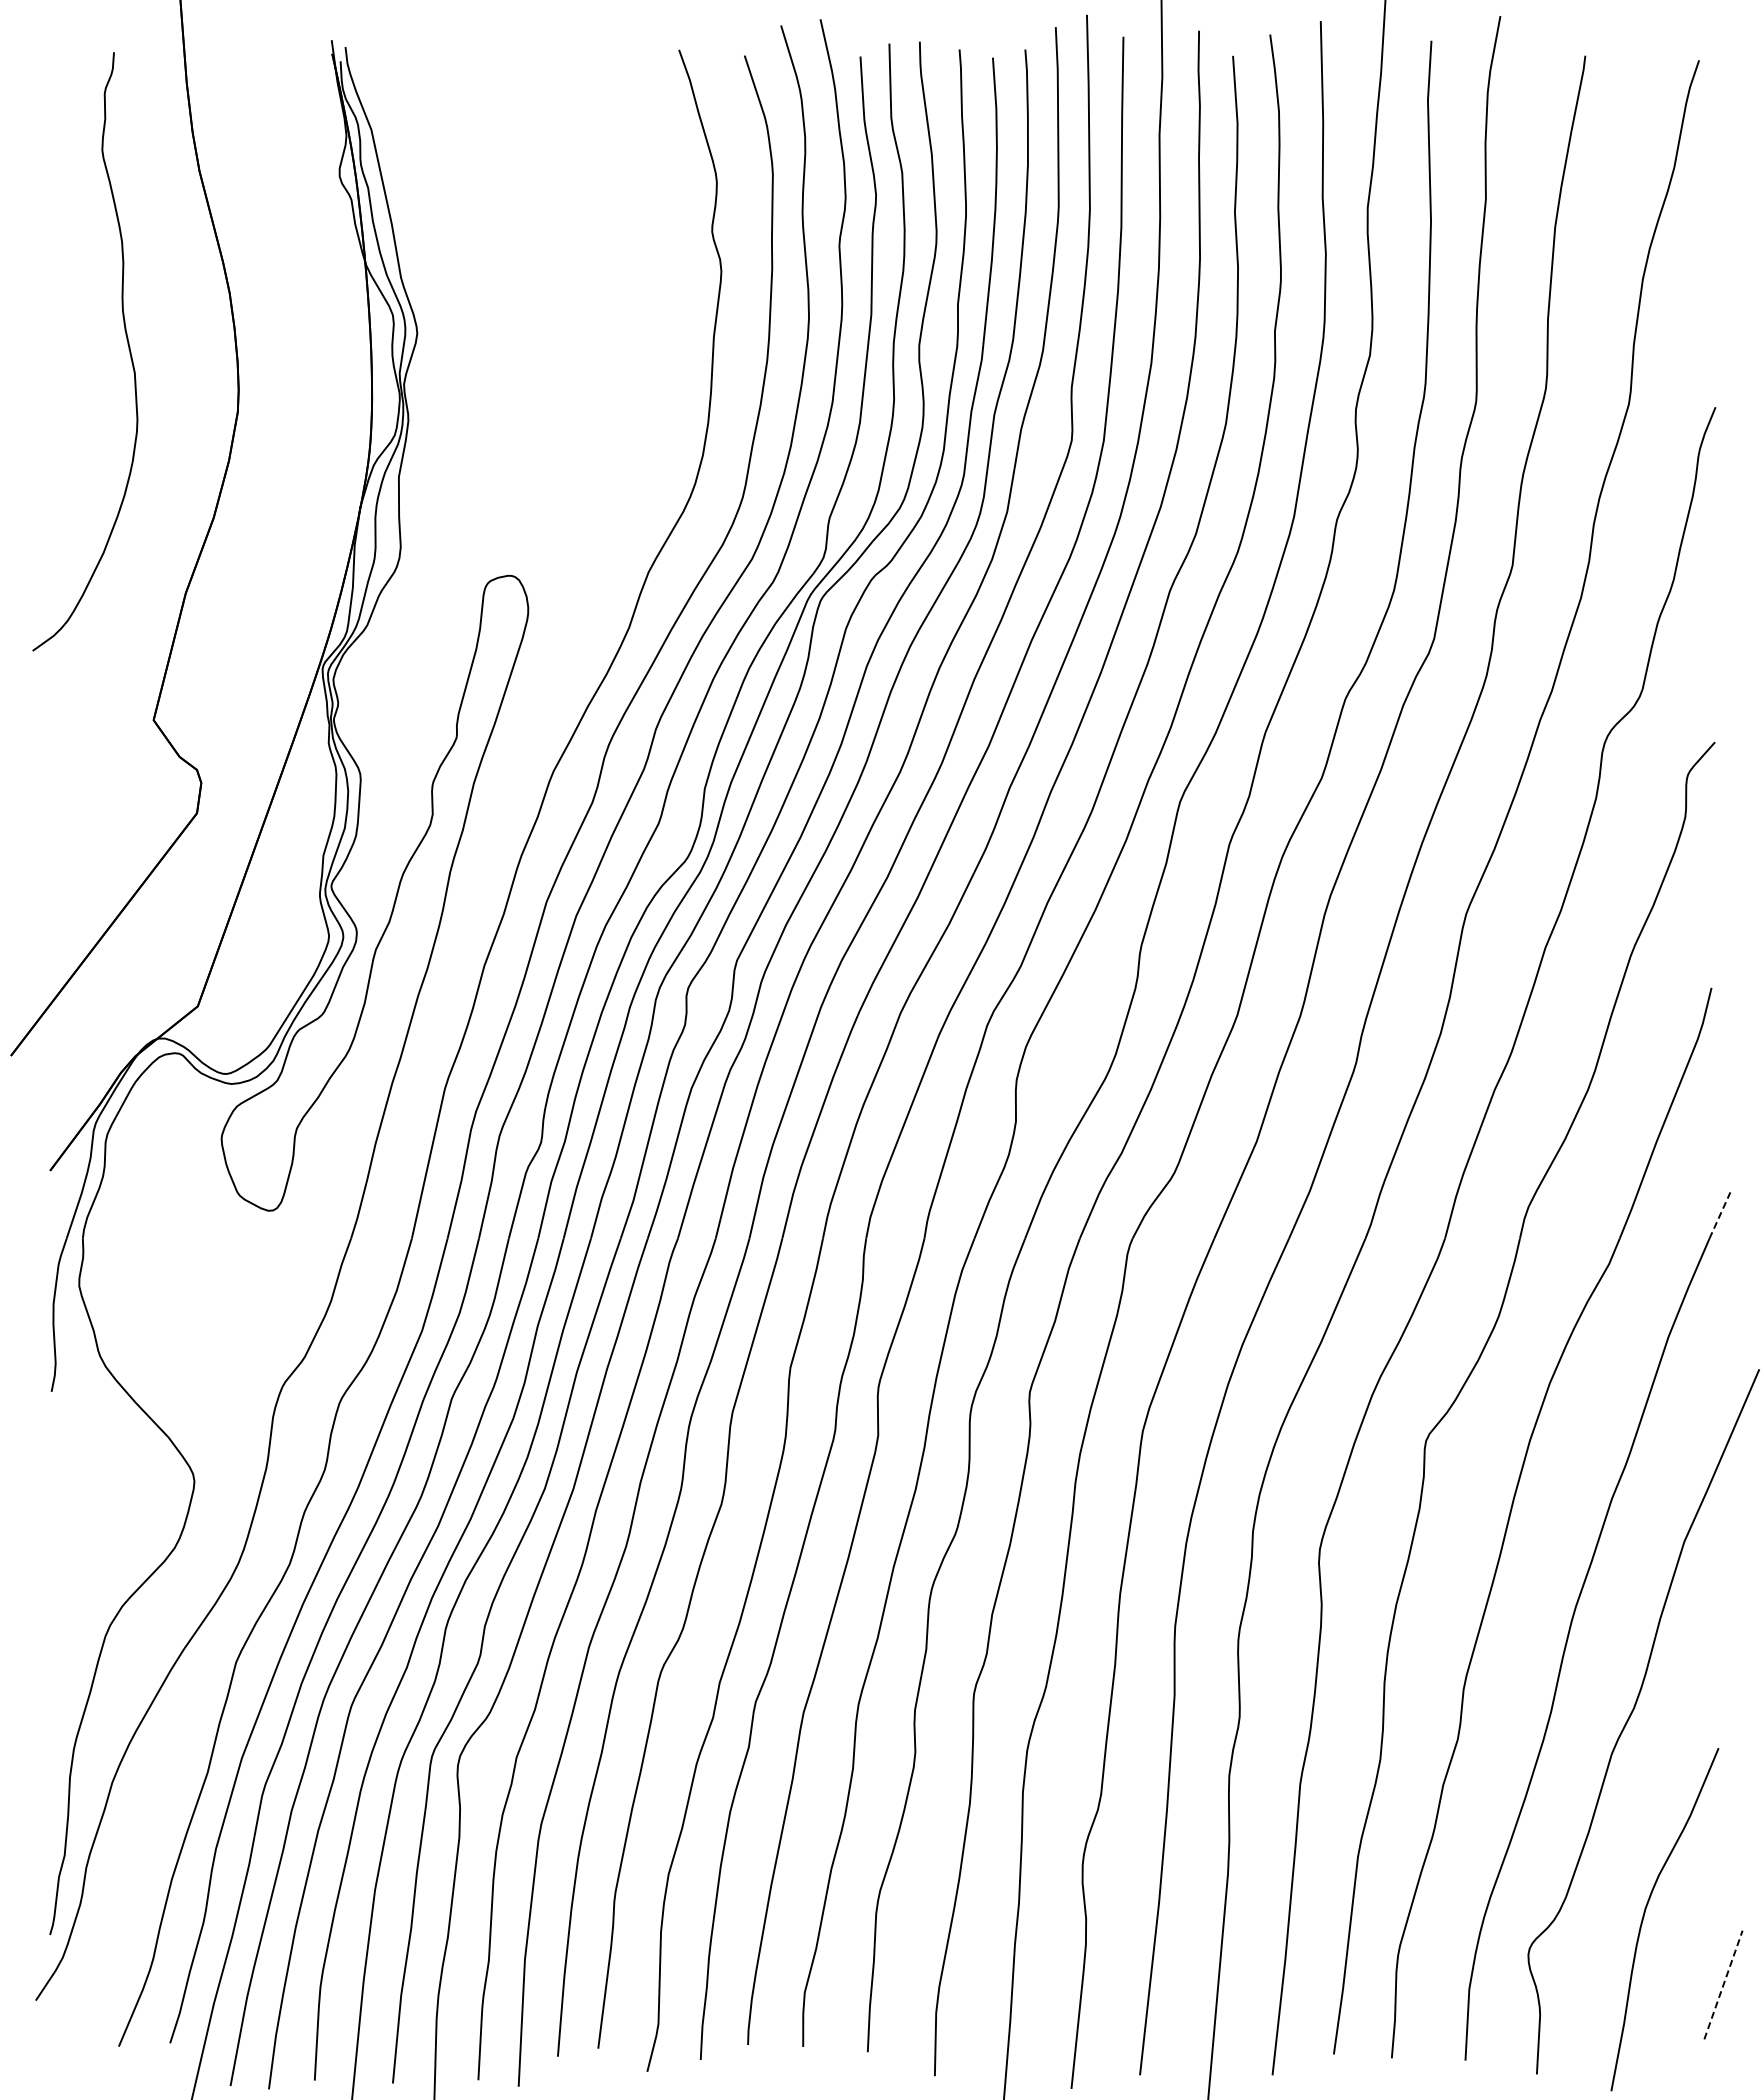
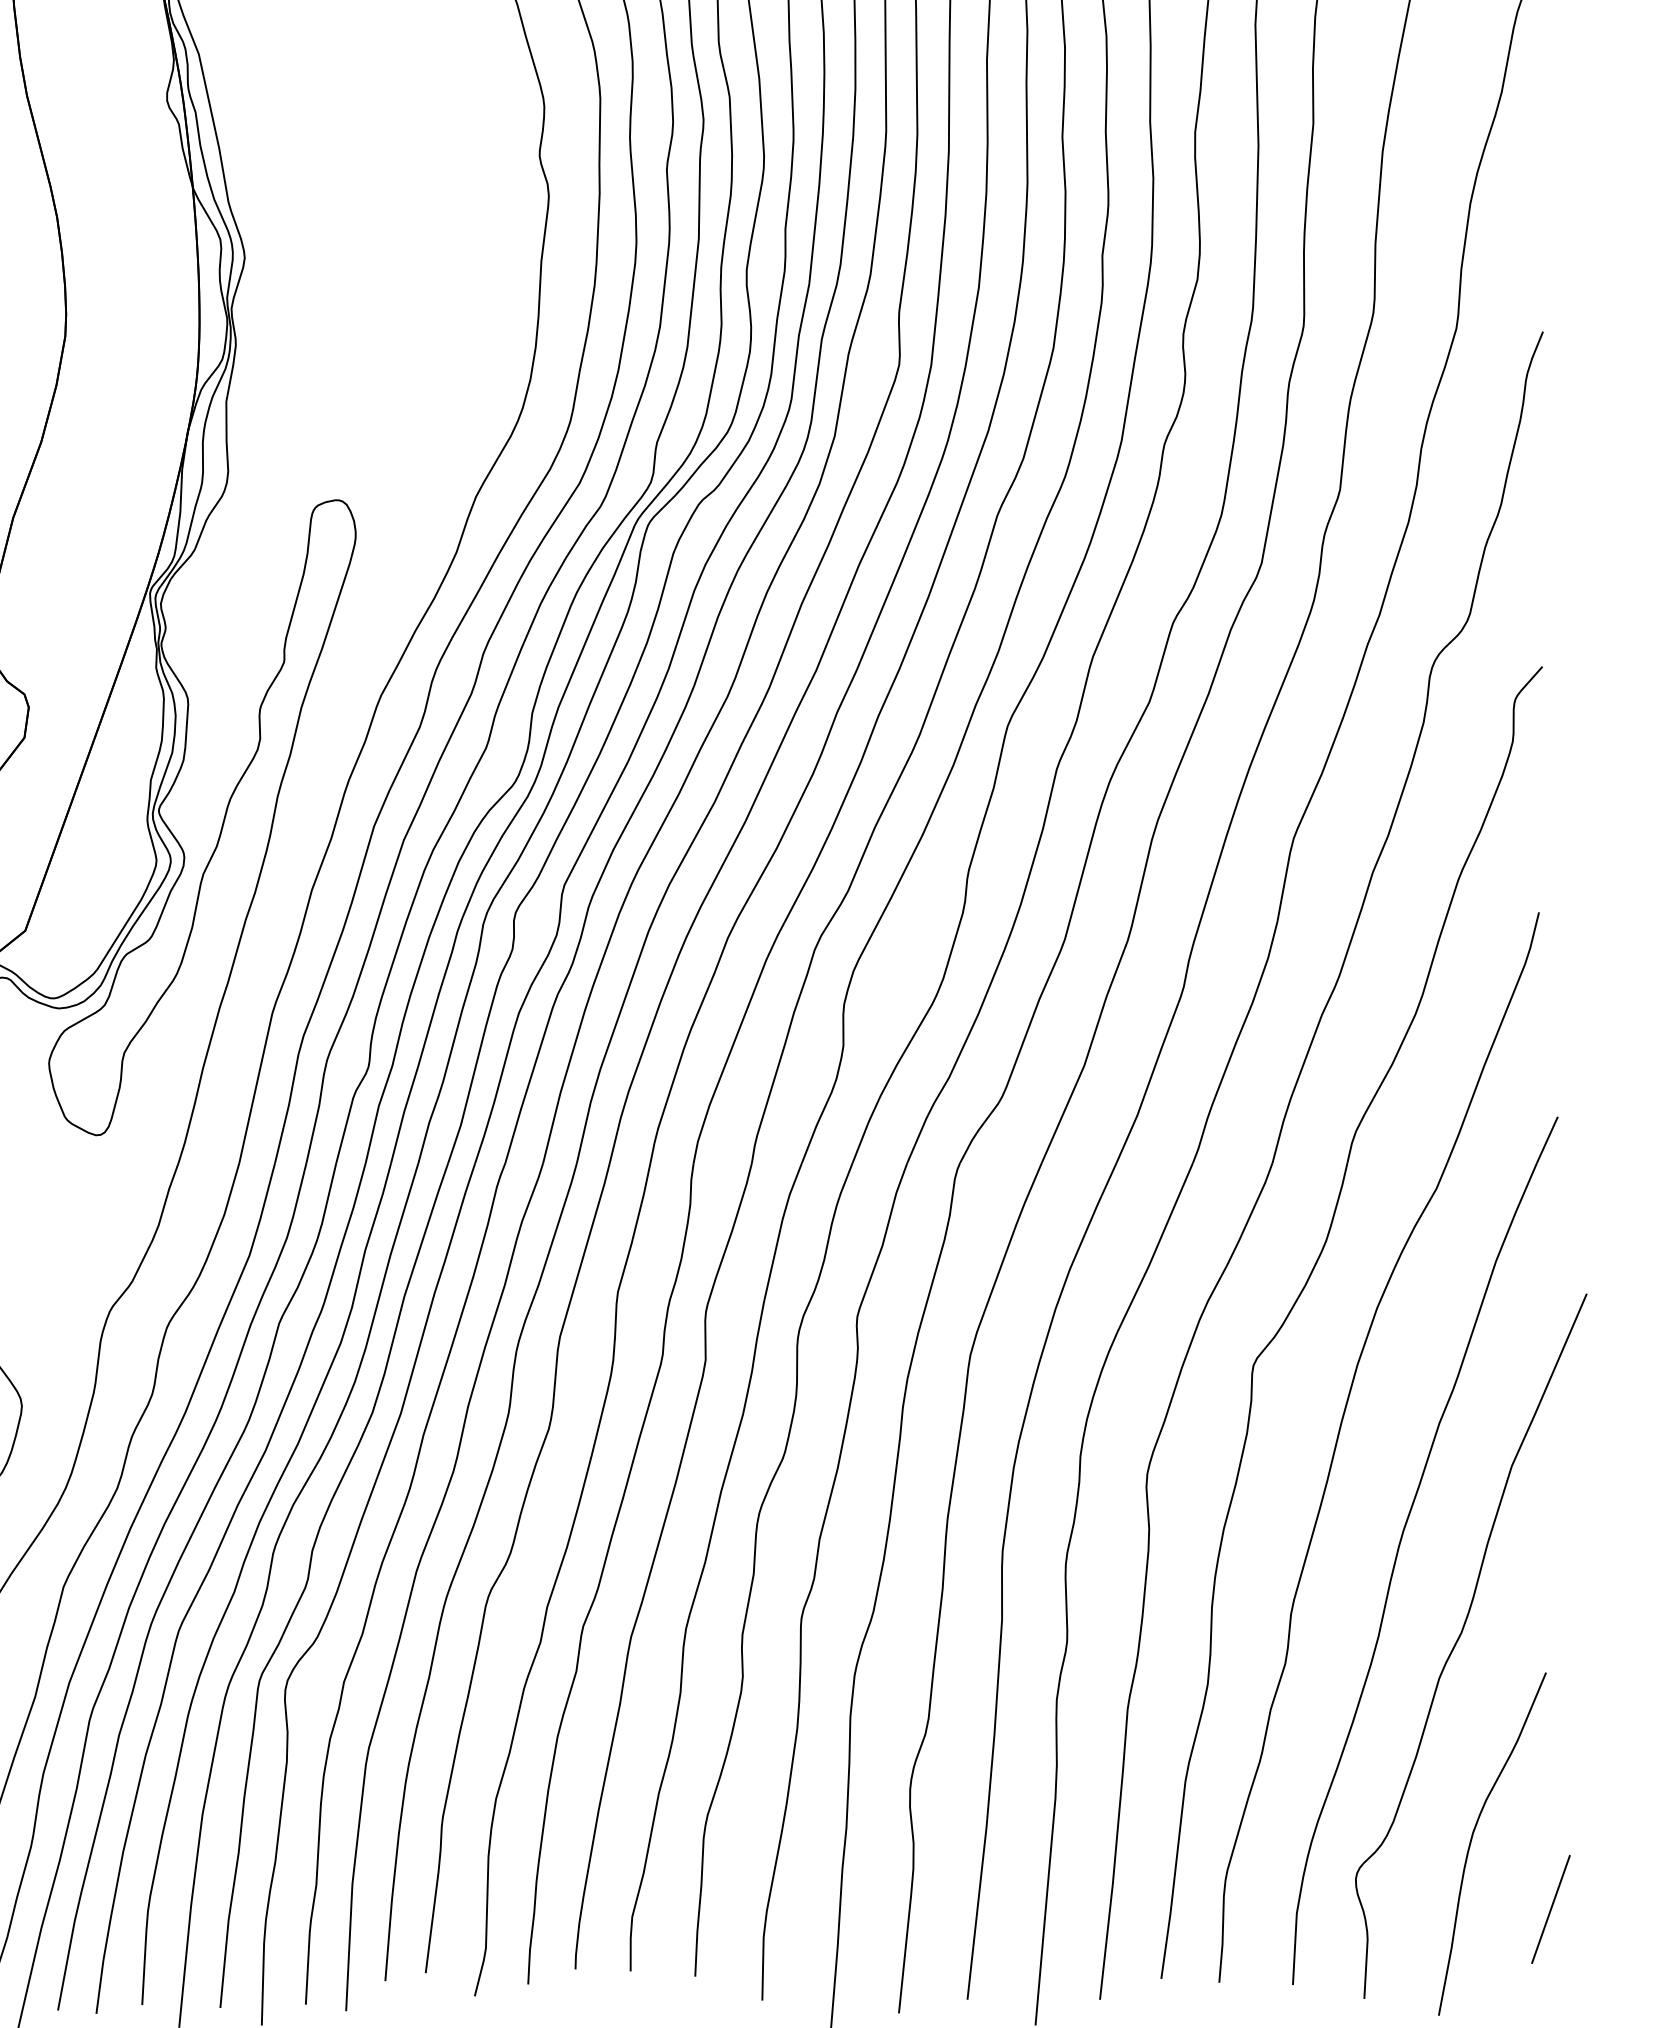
line: (1720, 1215) -> (1547, 1139), dashed -> solid
line: (1723, 1985) -> (1550, 1909), dashed -> solid

